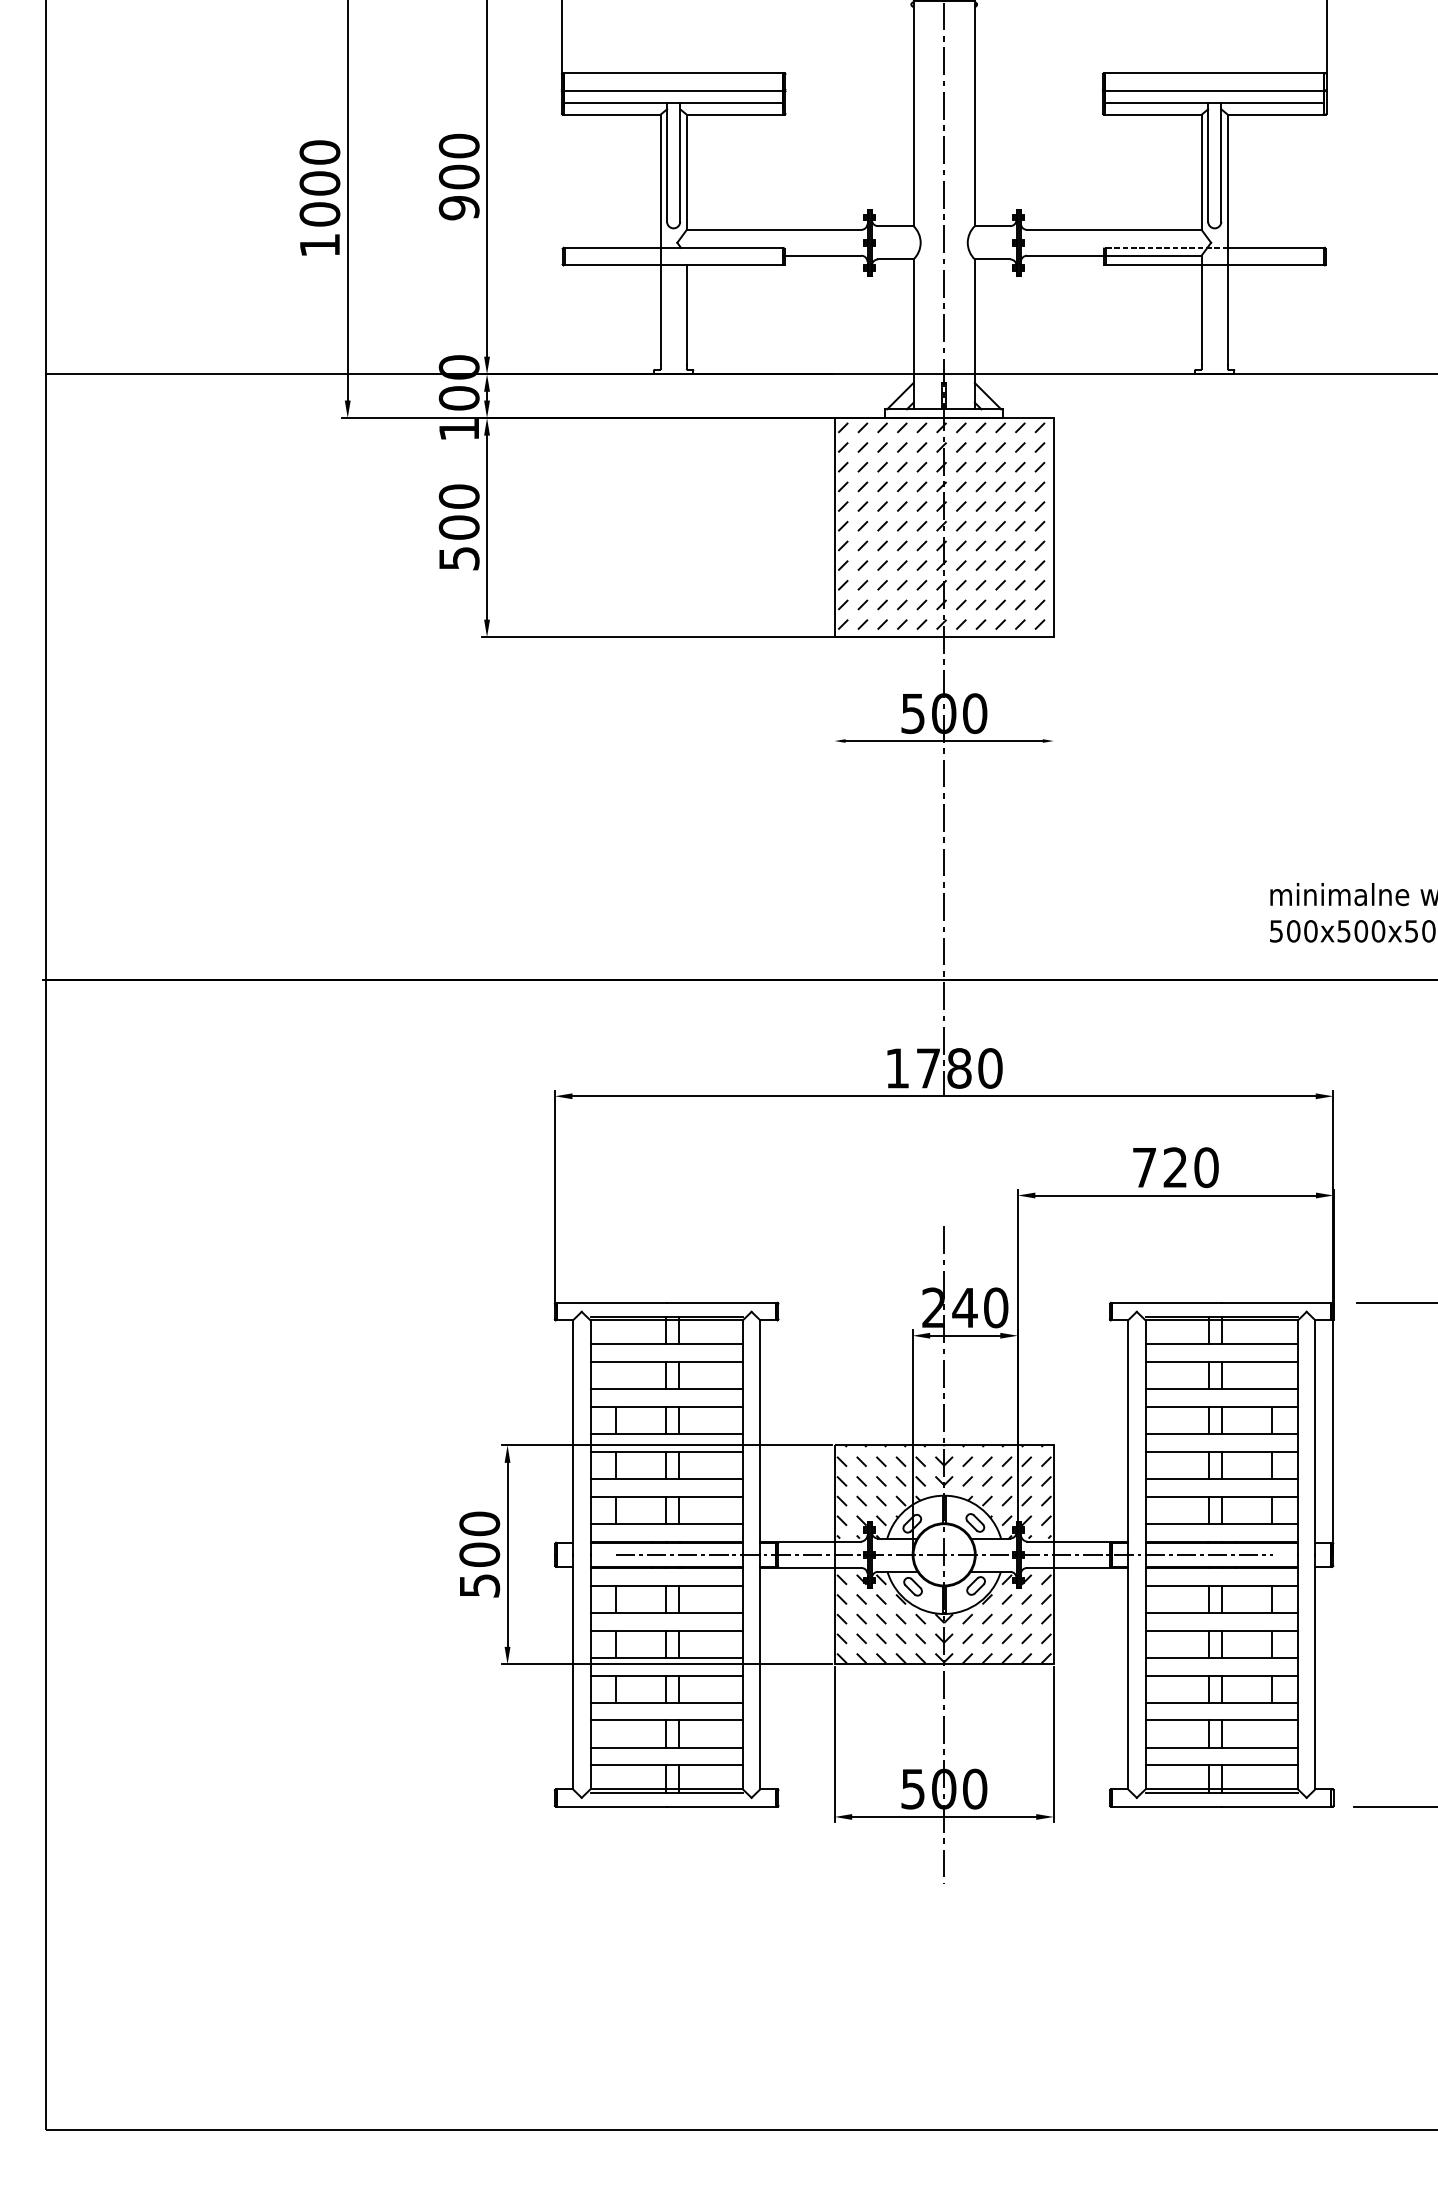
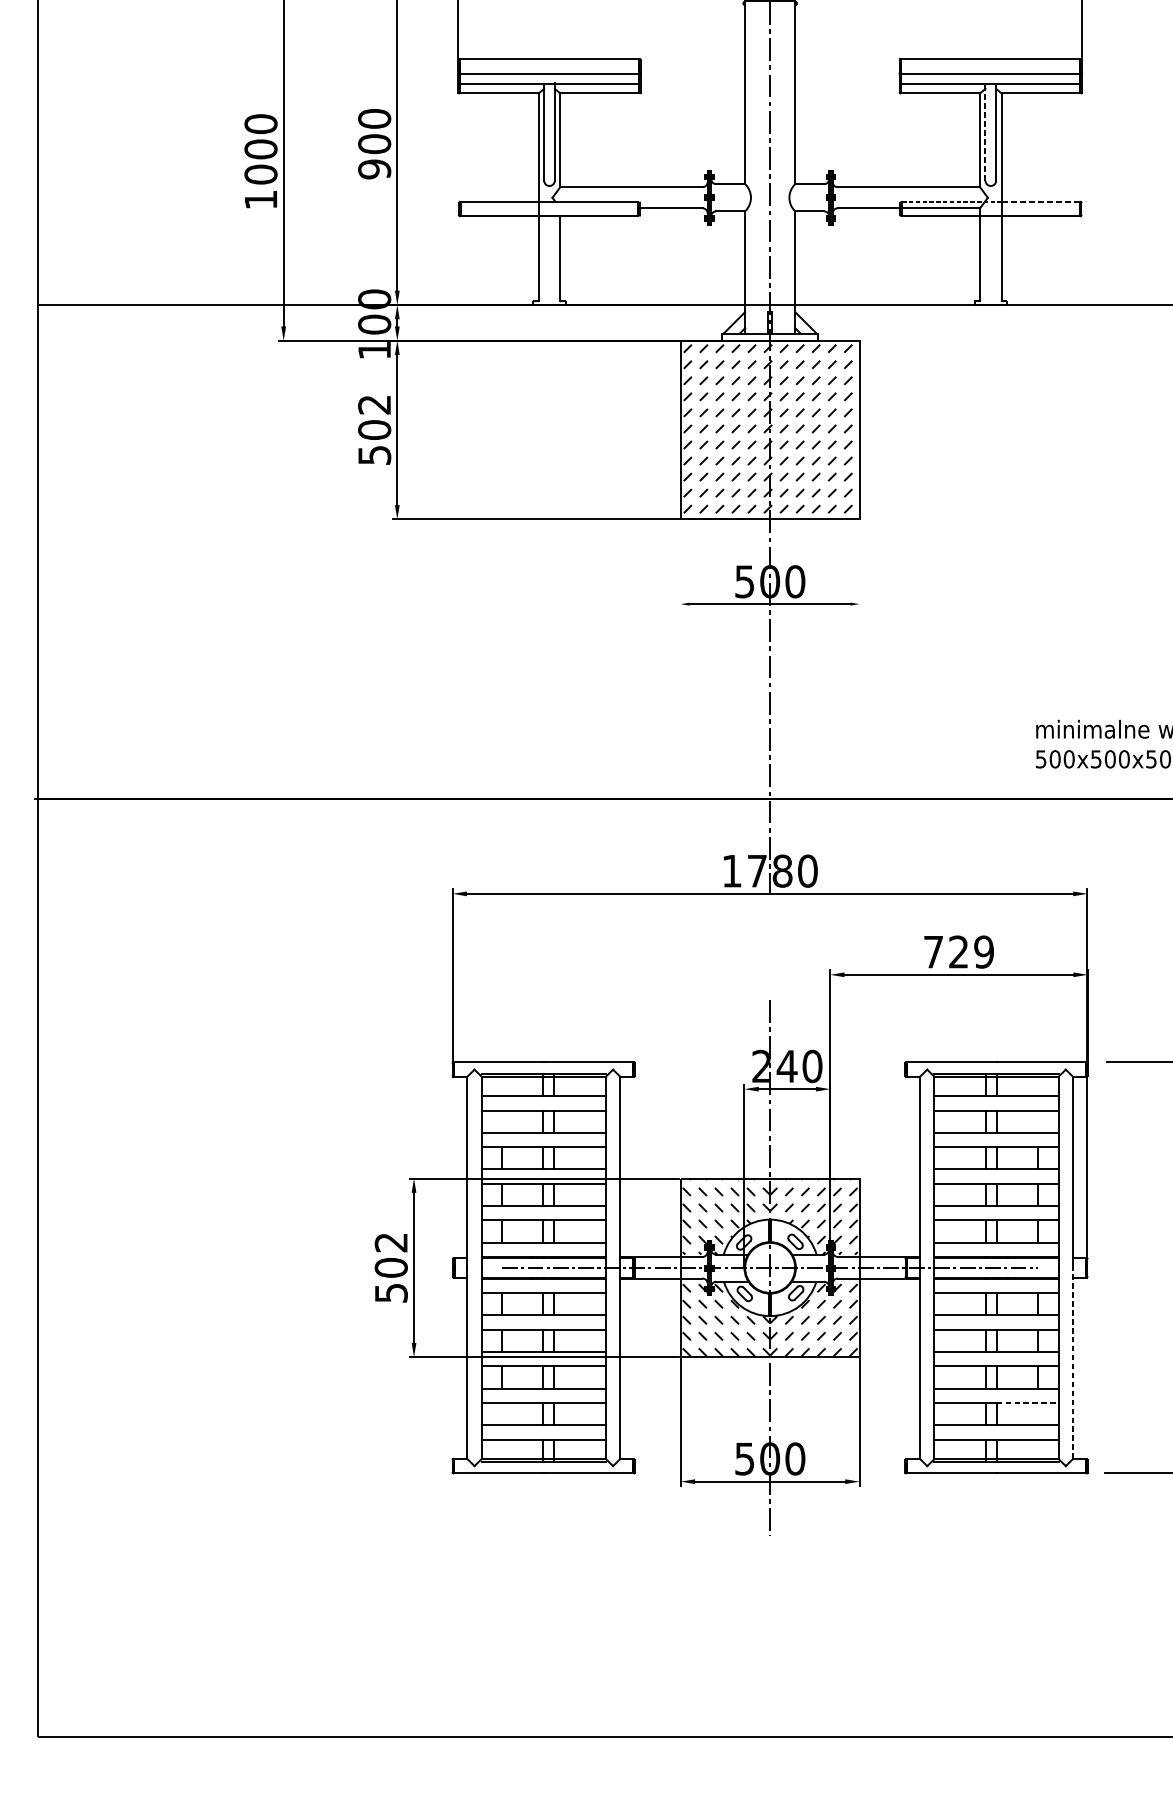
line: (1208, 162) -> (985, 132), solid -> dashed
line: (1275, 247) -> (1040, 201), solid -> dashed
text: (458, 496) -> (374, 404), 500 -> 502
text: (1206, 1167) -> (984, 951), 720 -> 729
text: (479, 1523) -> (391, 1242), 500 -> 502
line: (1315, 1671) -> (1073, 1363), solid -> dashed
line: (1260, 1720) -> (1028, 1402), solid -> dashed

